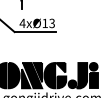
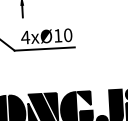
text: (51, 23) -> (67, 35), 4xØ13 -> 4xØ10

